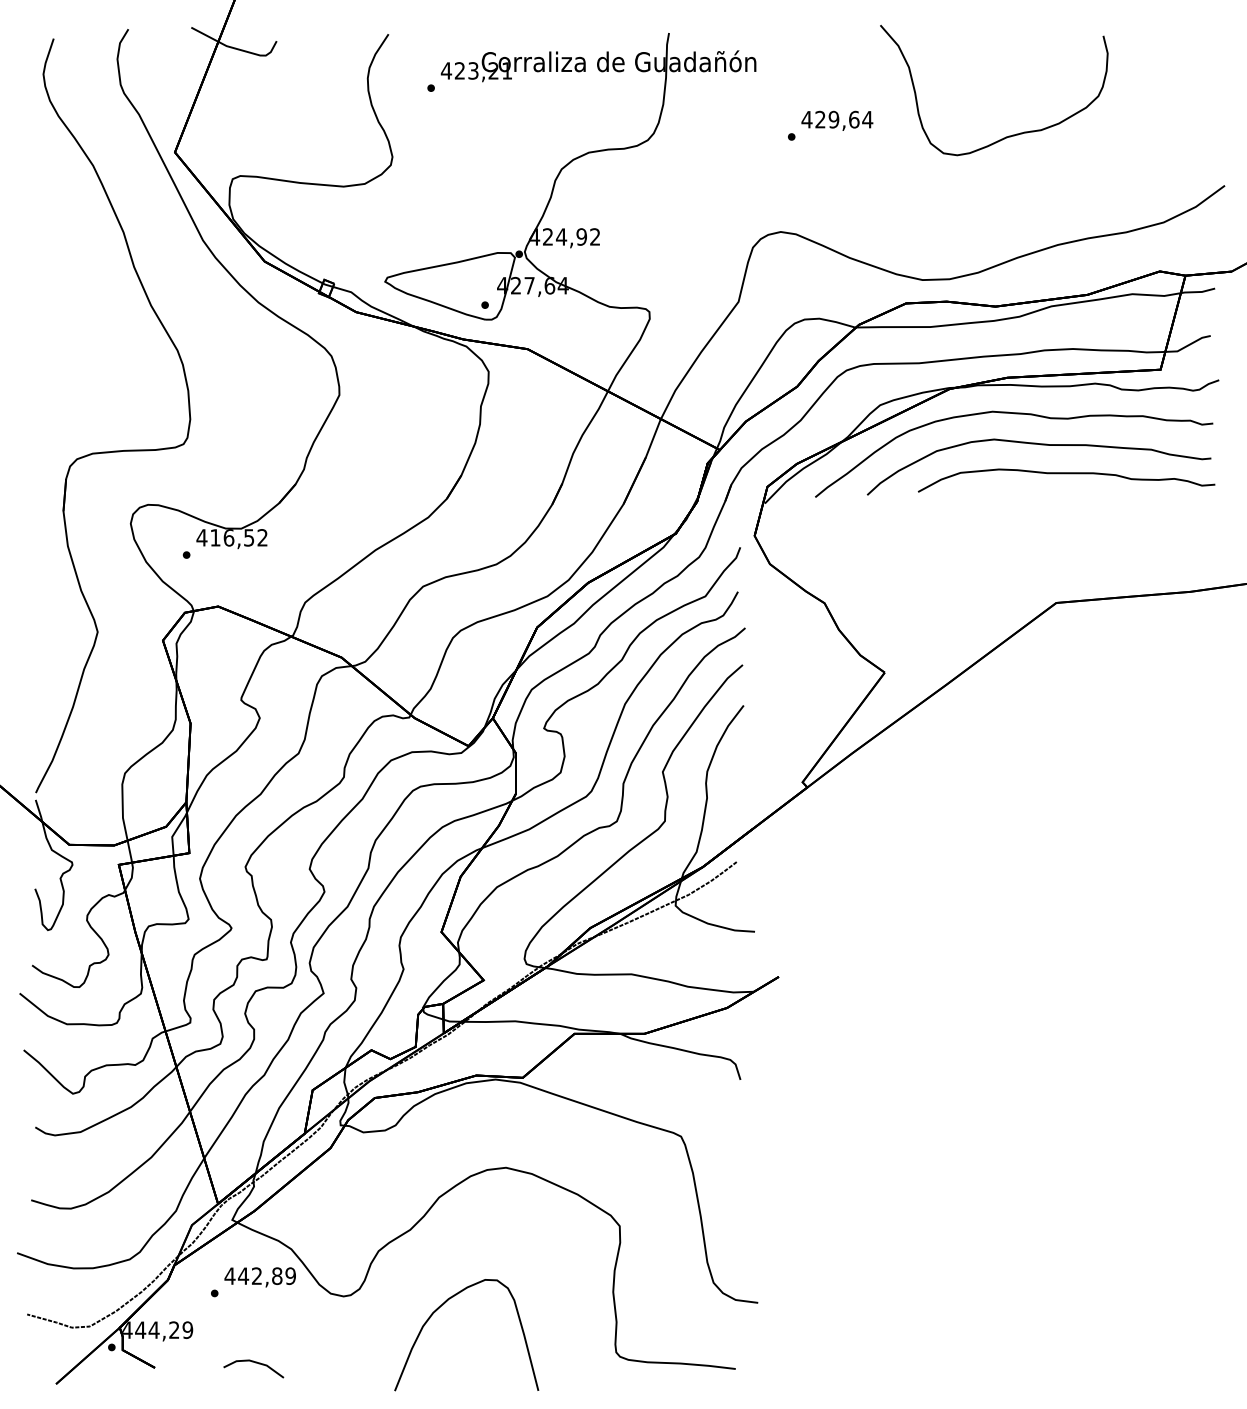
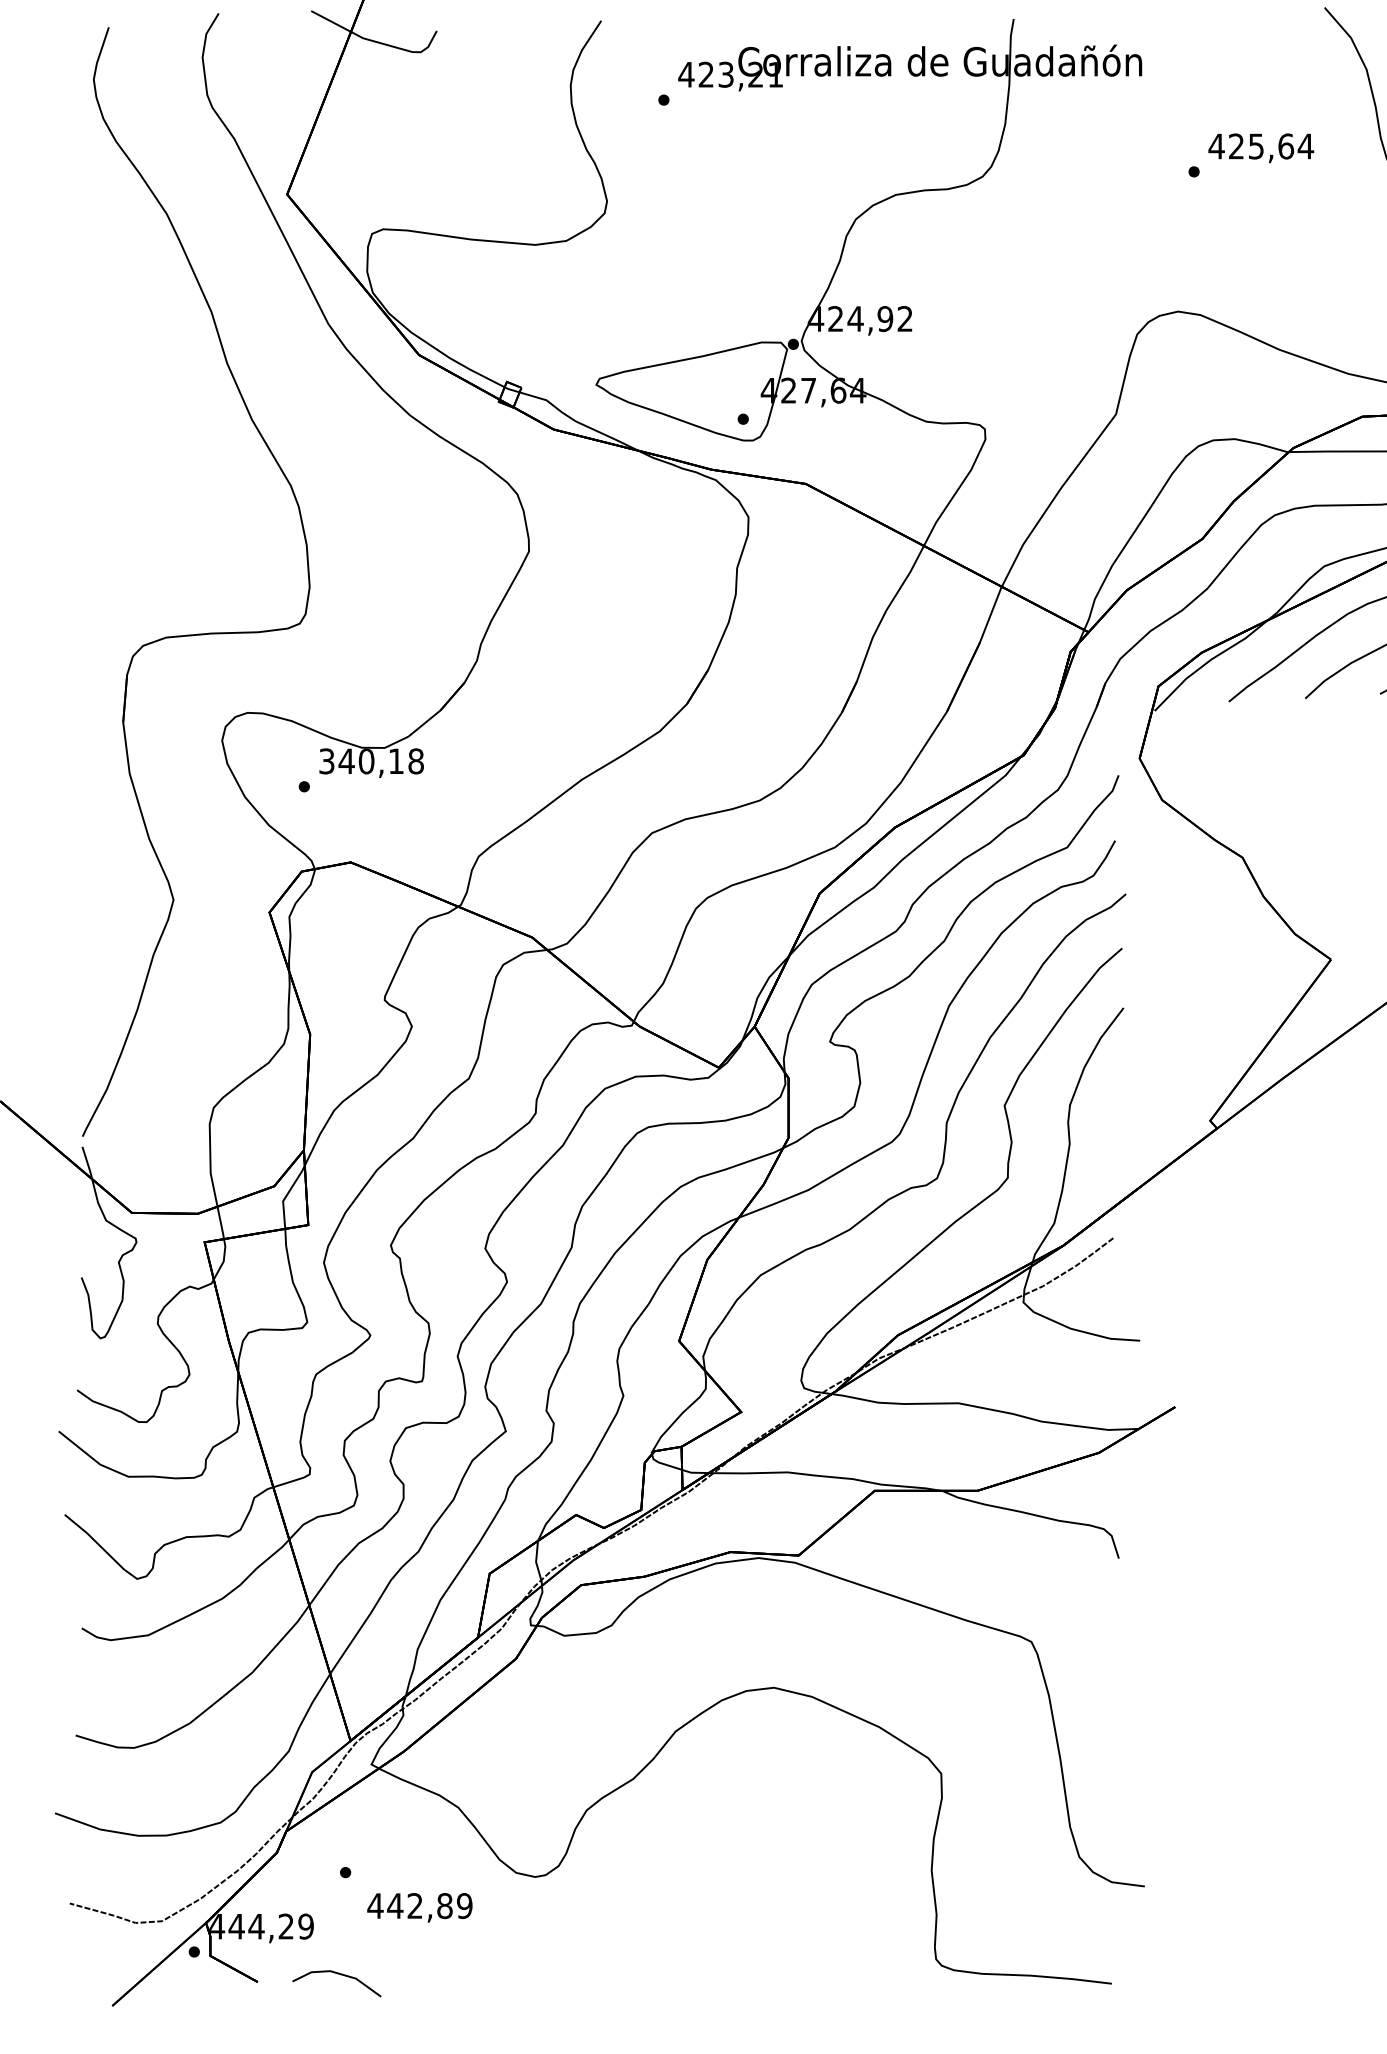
text: (833, 119) -> (1255, 146), 429,64 -> 425,64
text: (231, 537) -> (370, 760), 416,52 -> 340,18
text: (259, 1277) -> (418, 1907), moved
curve: (444, 1304) -> (683, 1888), removed
line: (255, 1363) -> (339, 1975), moved

